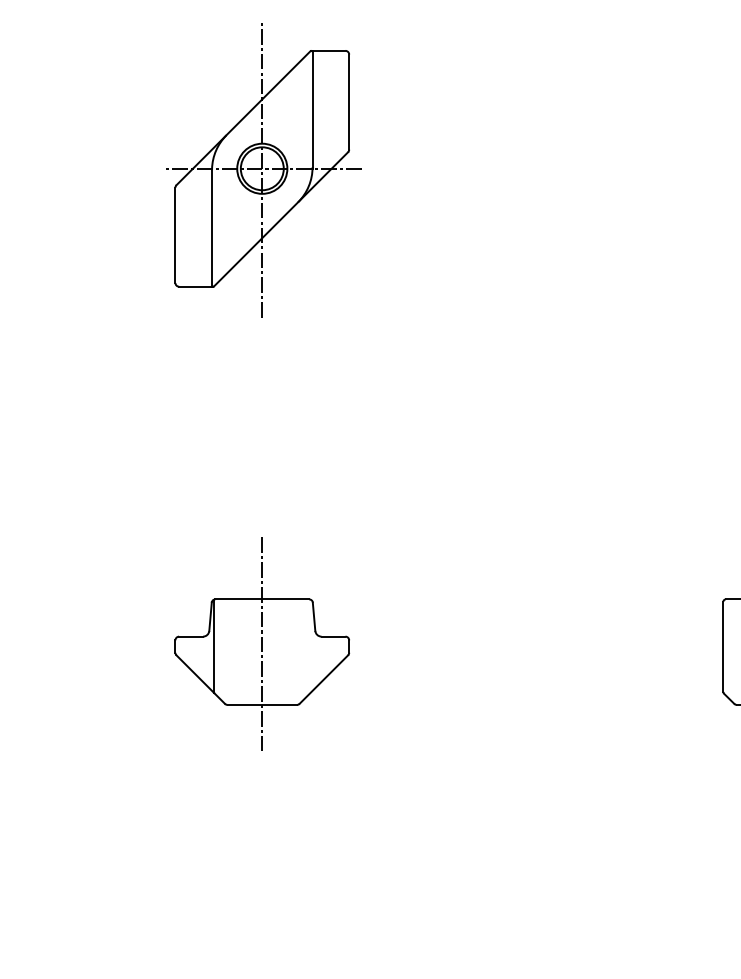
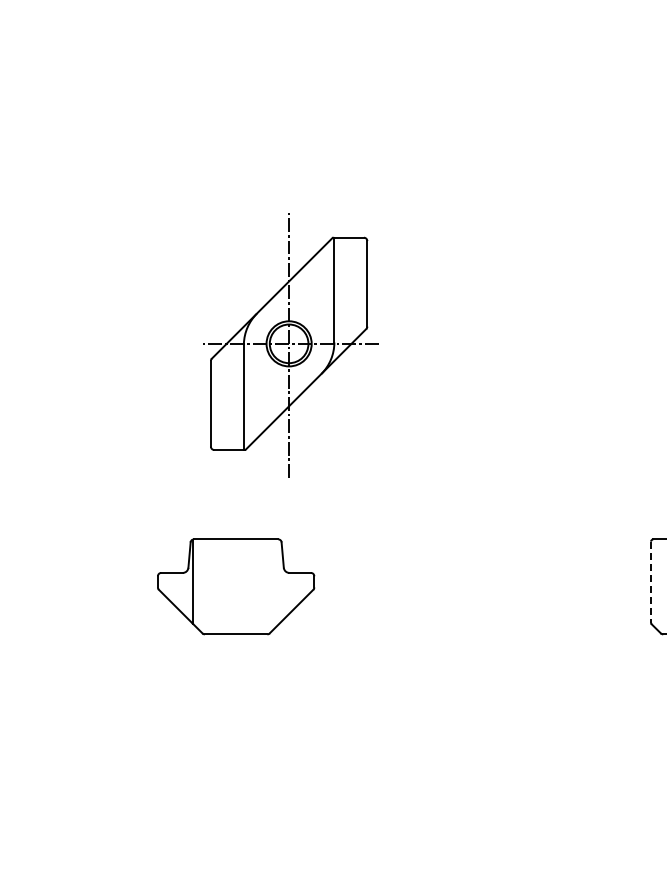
part: (263, 170) -> (290, 345), moved
line: (262, 646) -> (236, 581), removed
line: (723, 647) -> (651, 582), solid -> dashed

